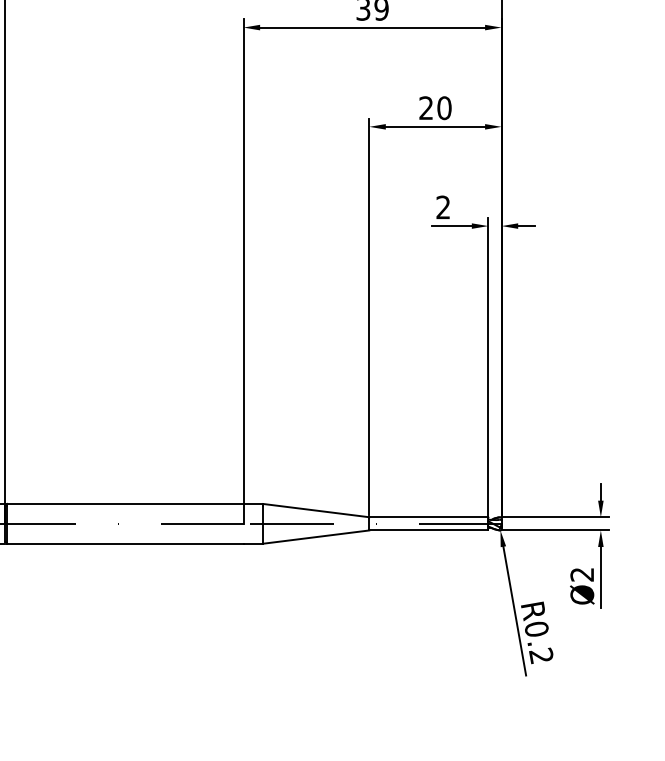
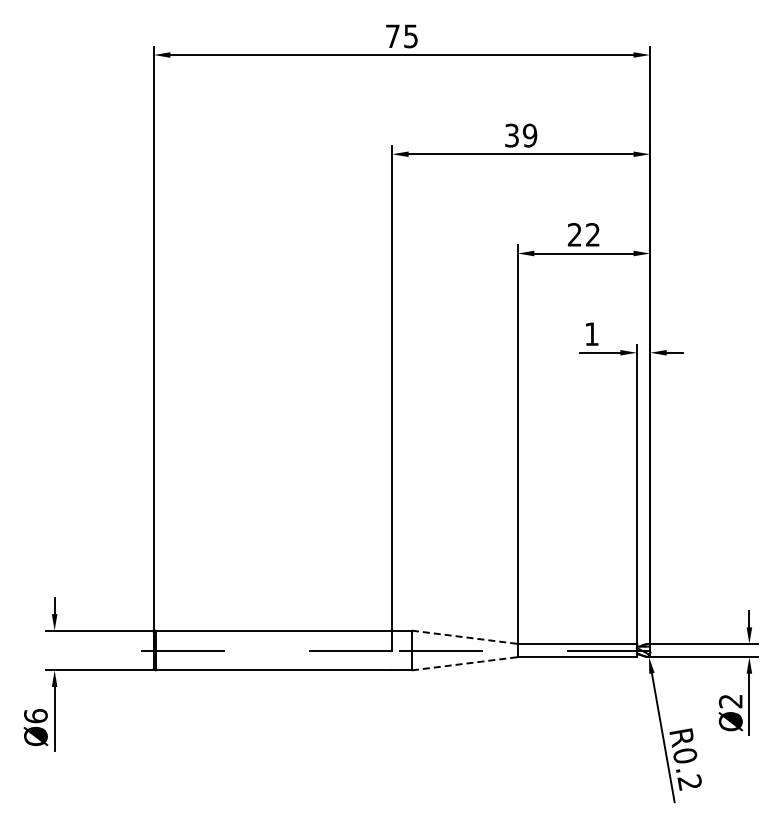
text: (443, 107) -> (592, 234), 20 -> 22
text: (442, 206) -> (591, 333), 2 -> 1
line: (316, 510) -> (465, 637), solid -> dashed
line: (316, 536) -> (465, 663), solid -> dashed

